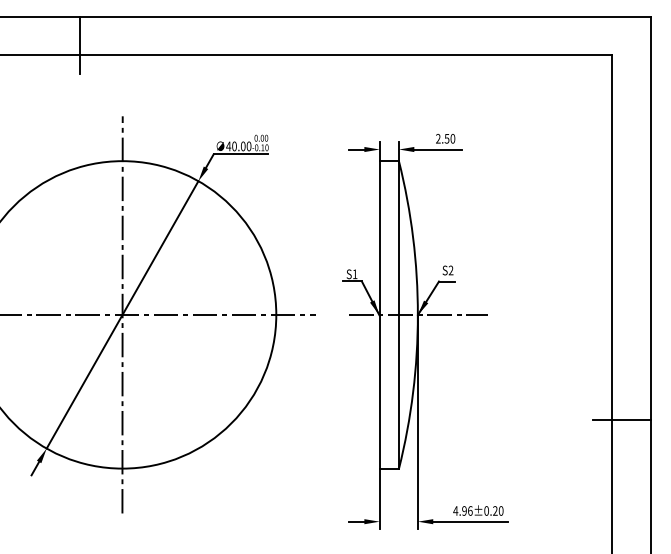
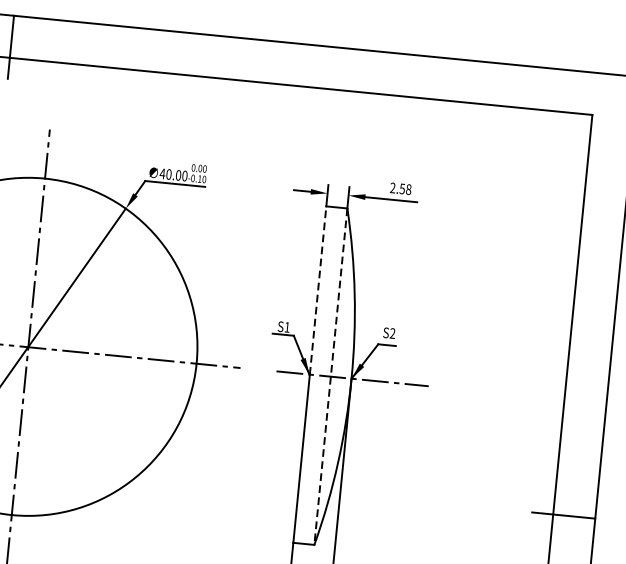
text: (452, 139) -> (408, 190), 2.50 -> 2.58
line: (379, 238) -> (317, 290), solid -> dashed
line: (398, 315) -> (330, 377), solid -> dashed

